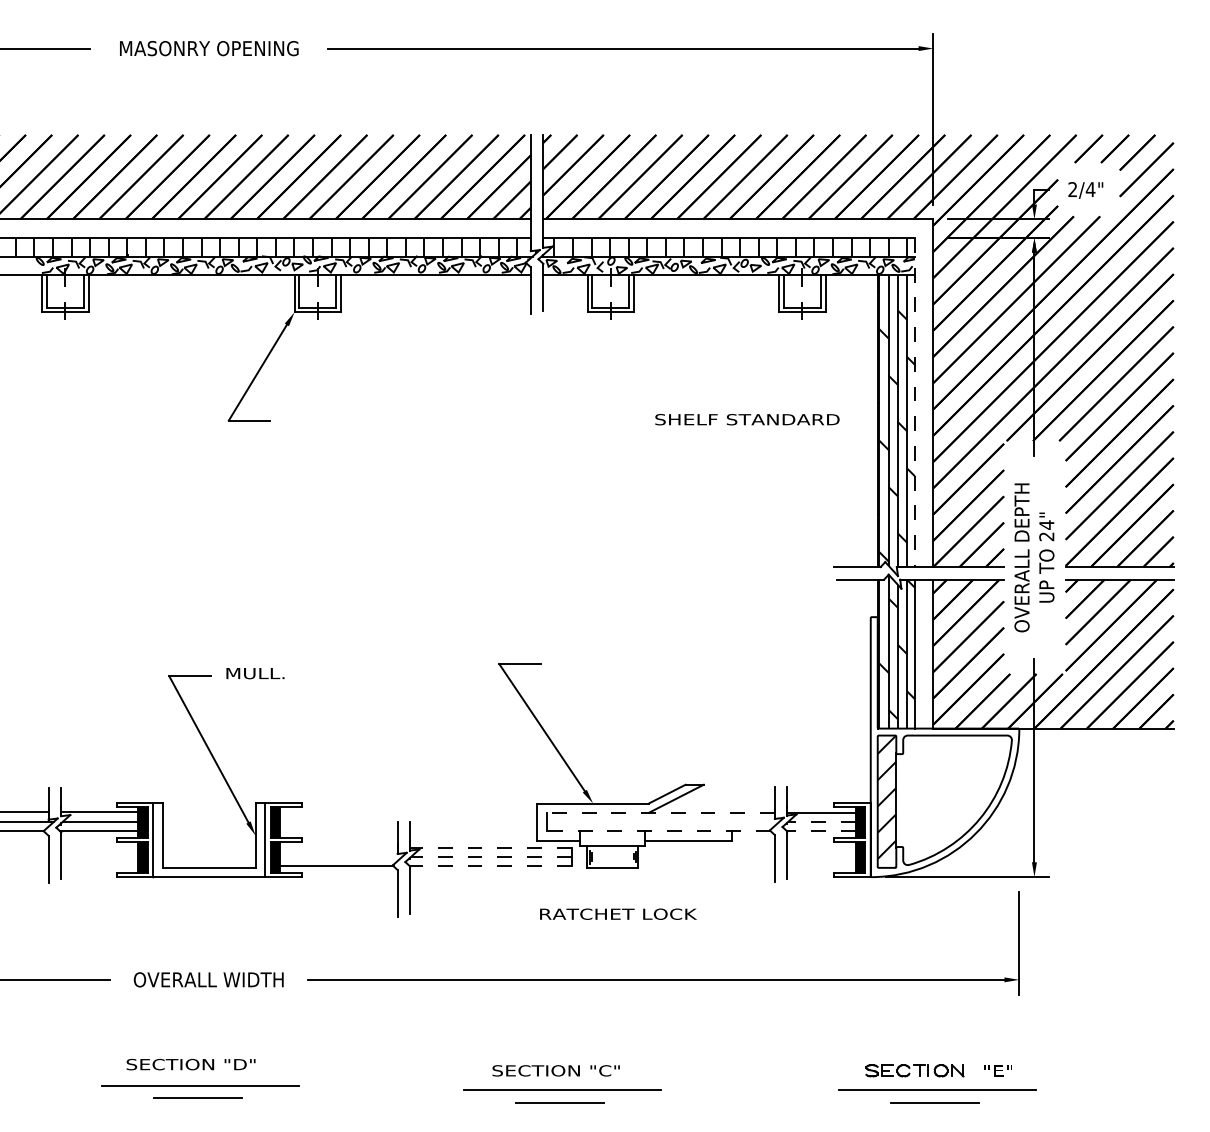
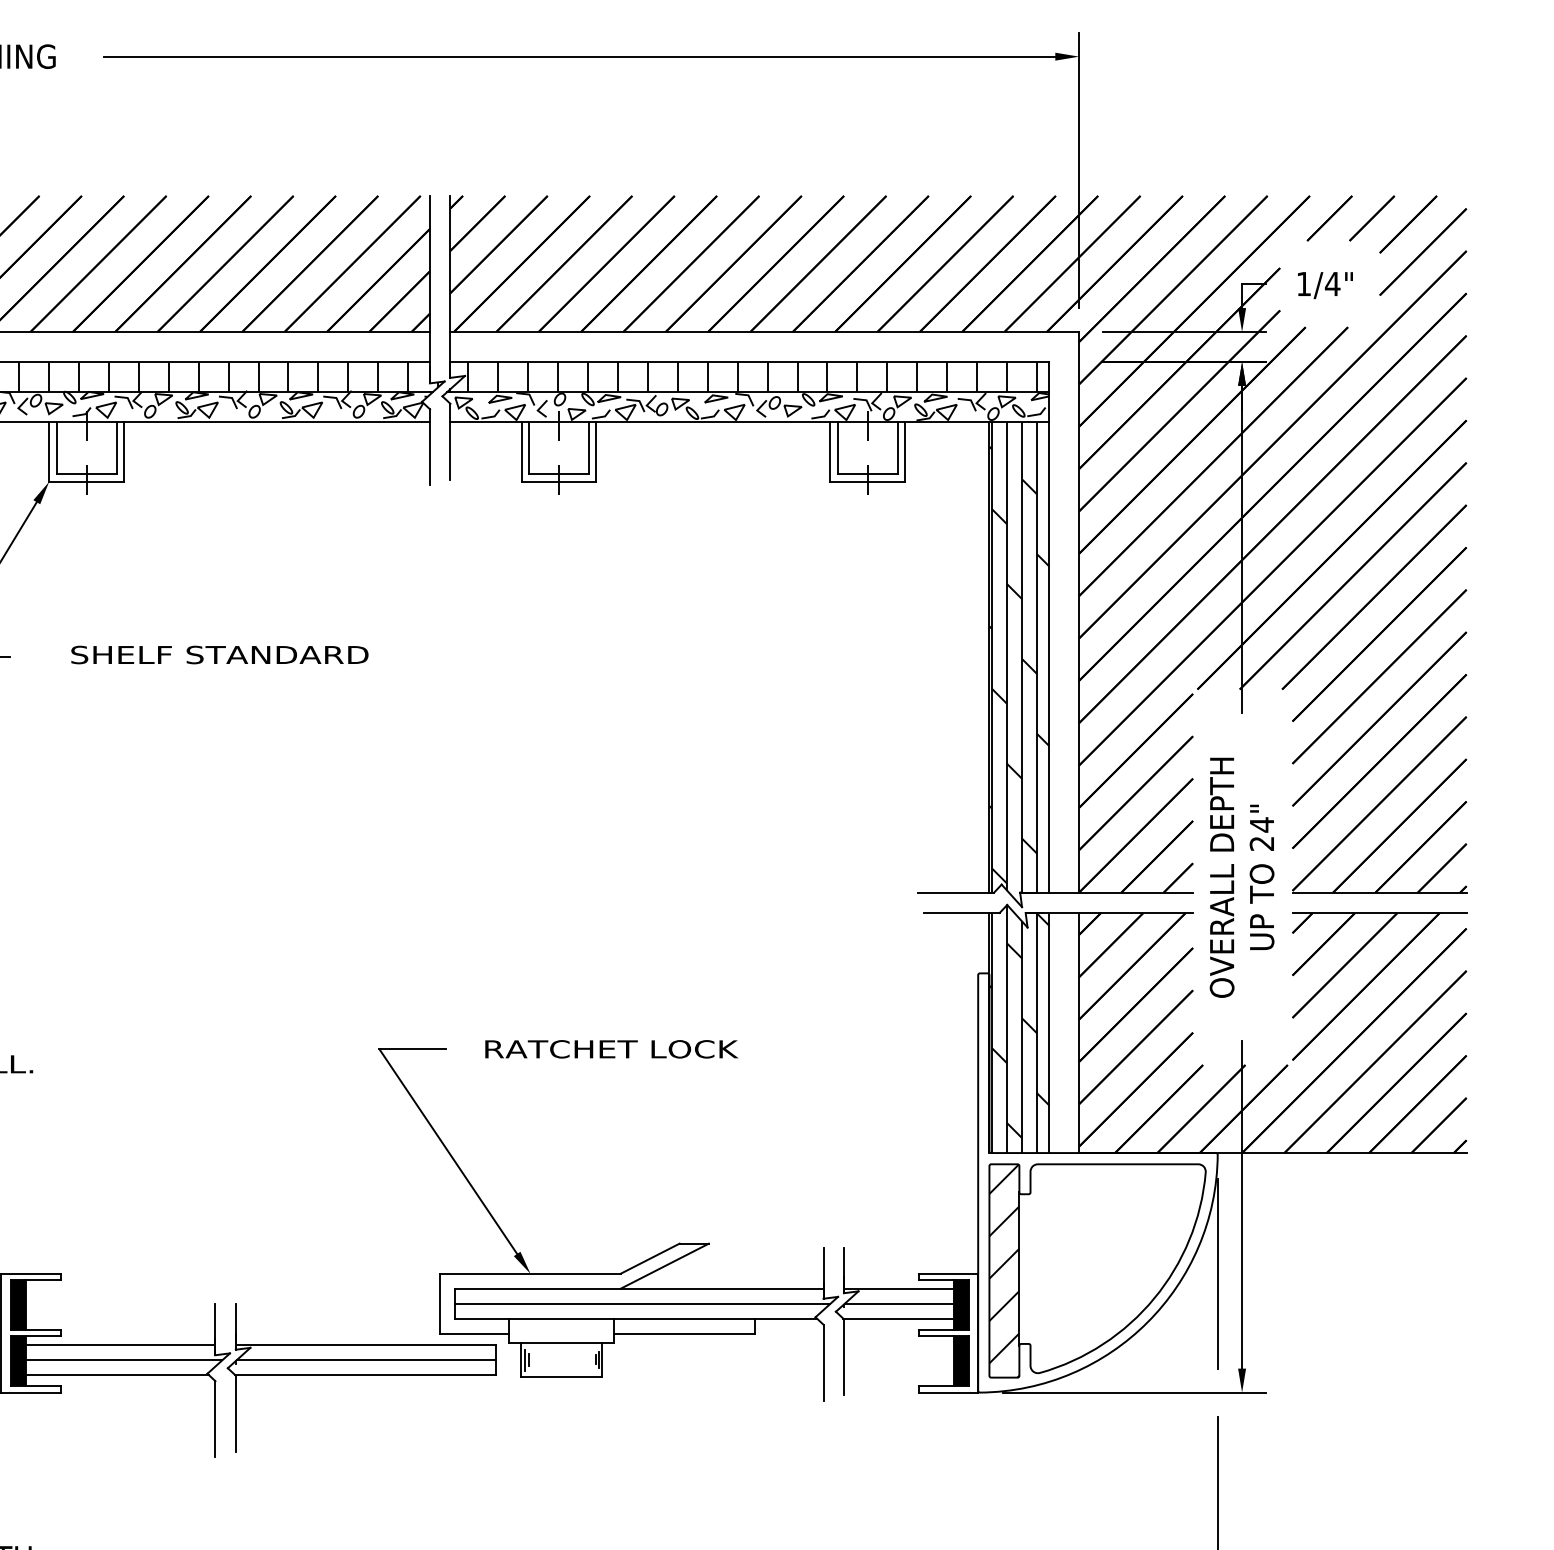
text: (1072, 189) -> (1303, 283), 2/4" -> 1/4"
line: (914, 402) -> (1048, 627), dashed -> solid
text: (747, 419) -> (219, 654), moved
line: (1019, 803) -> (1217, 1273), added
line: (660, 812) -> (639, 1288), dashed -> solid
line: (662, 822) -> (642, 1304), added
line: (821, 822) -> (898, 1304), dashed -> solid
line: (658, 831) -> (635, 1318), dashed -> solid
line: (820, 831) -> (897, 1318), dashed -> solid
line: (338, 847) -> (120, 1344), added
line: (490, 847) -> (365, 1344), dashed -> solid
line: (340, 857) -> (123, 1360), added
line: (490, 857) -> (365, 1360), dashed -> solid
line: (490, 866) -> (365, 1375), dashed -> solid
text: (618, 913) -> (611, 1048), moved

